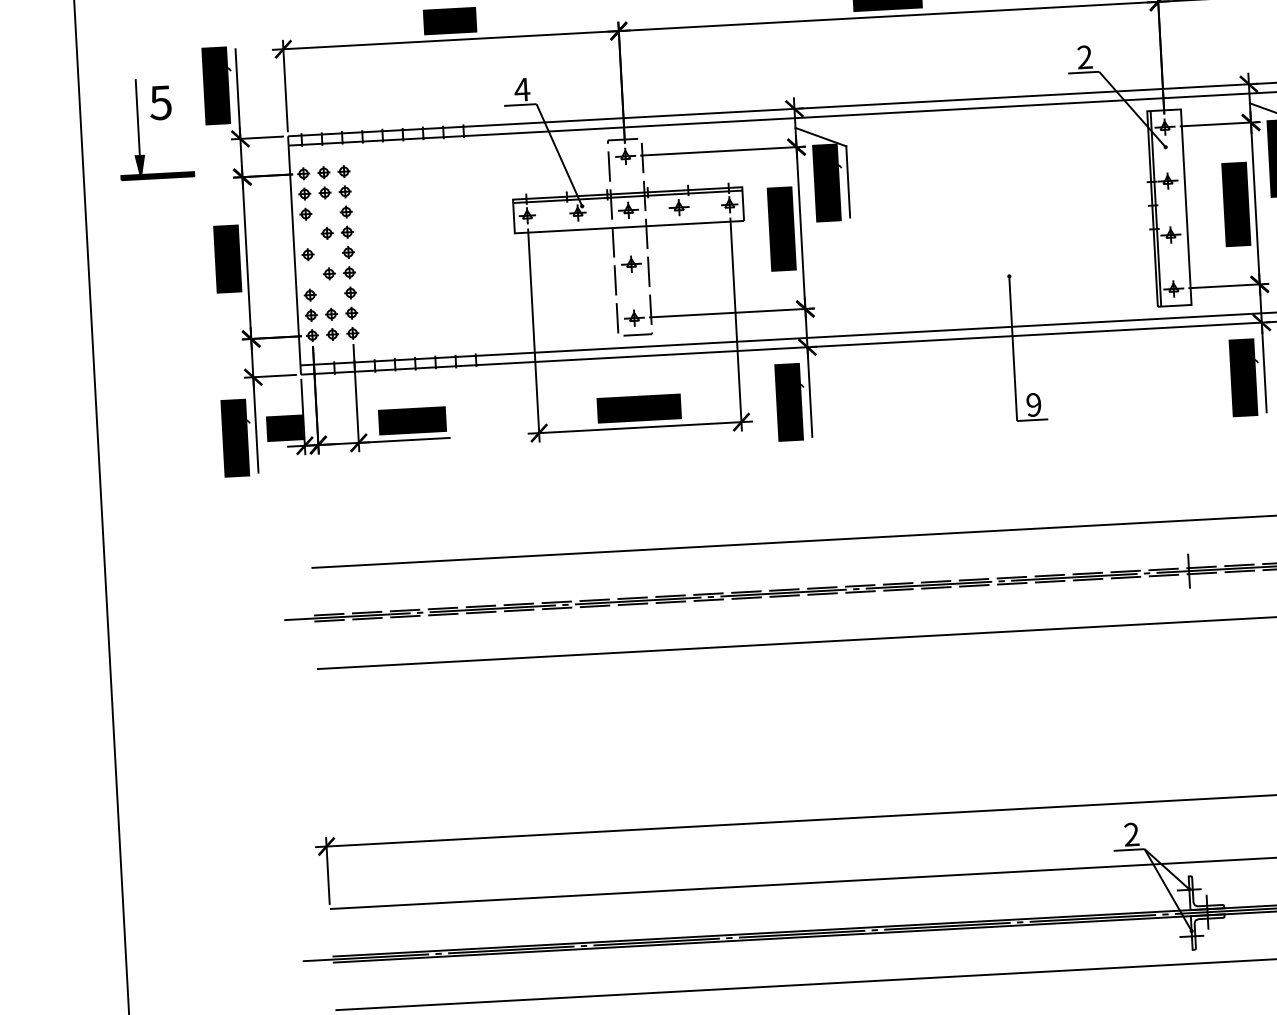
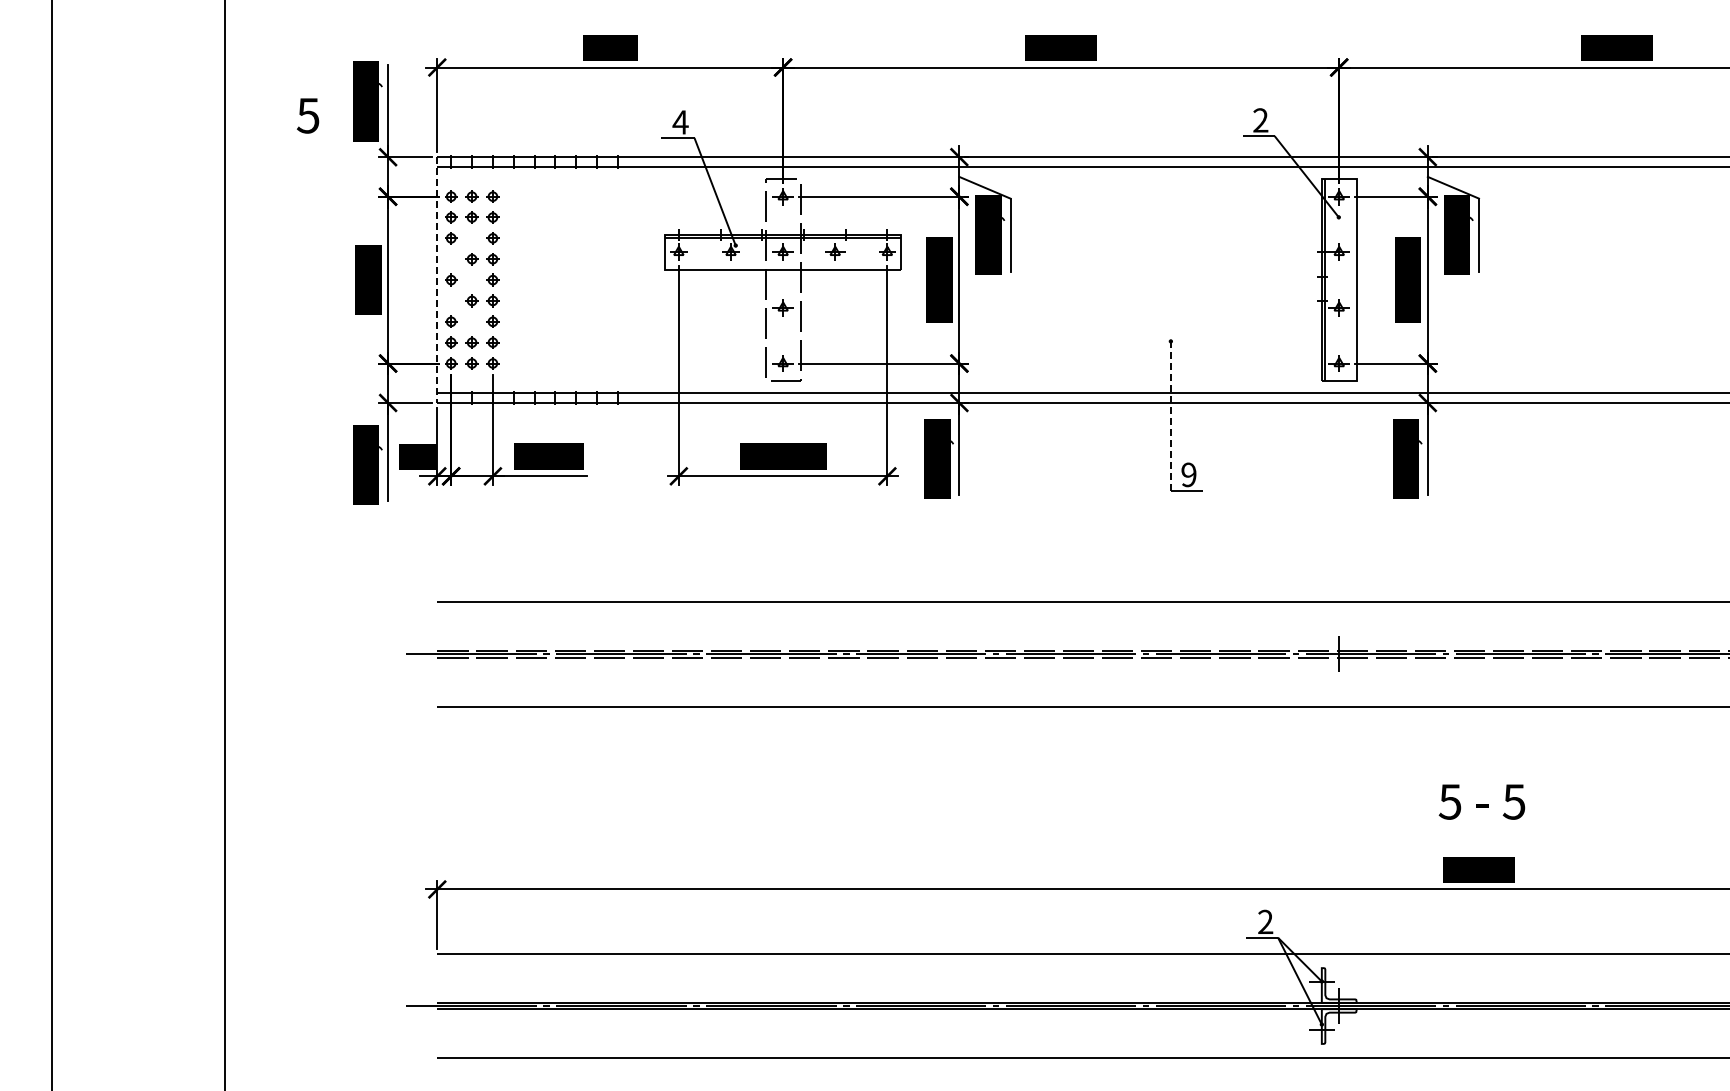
part: (139, 129) -> (284, 141), removed
line: (294, 255) -> (437, 280), solid -> dashed
line: (1012, 348) -> (1170, 415), solid -> dashed

